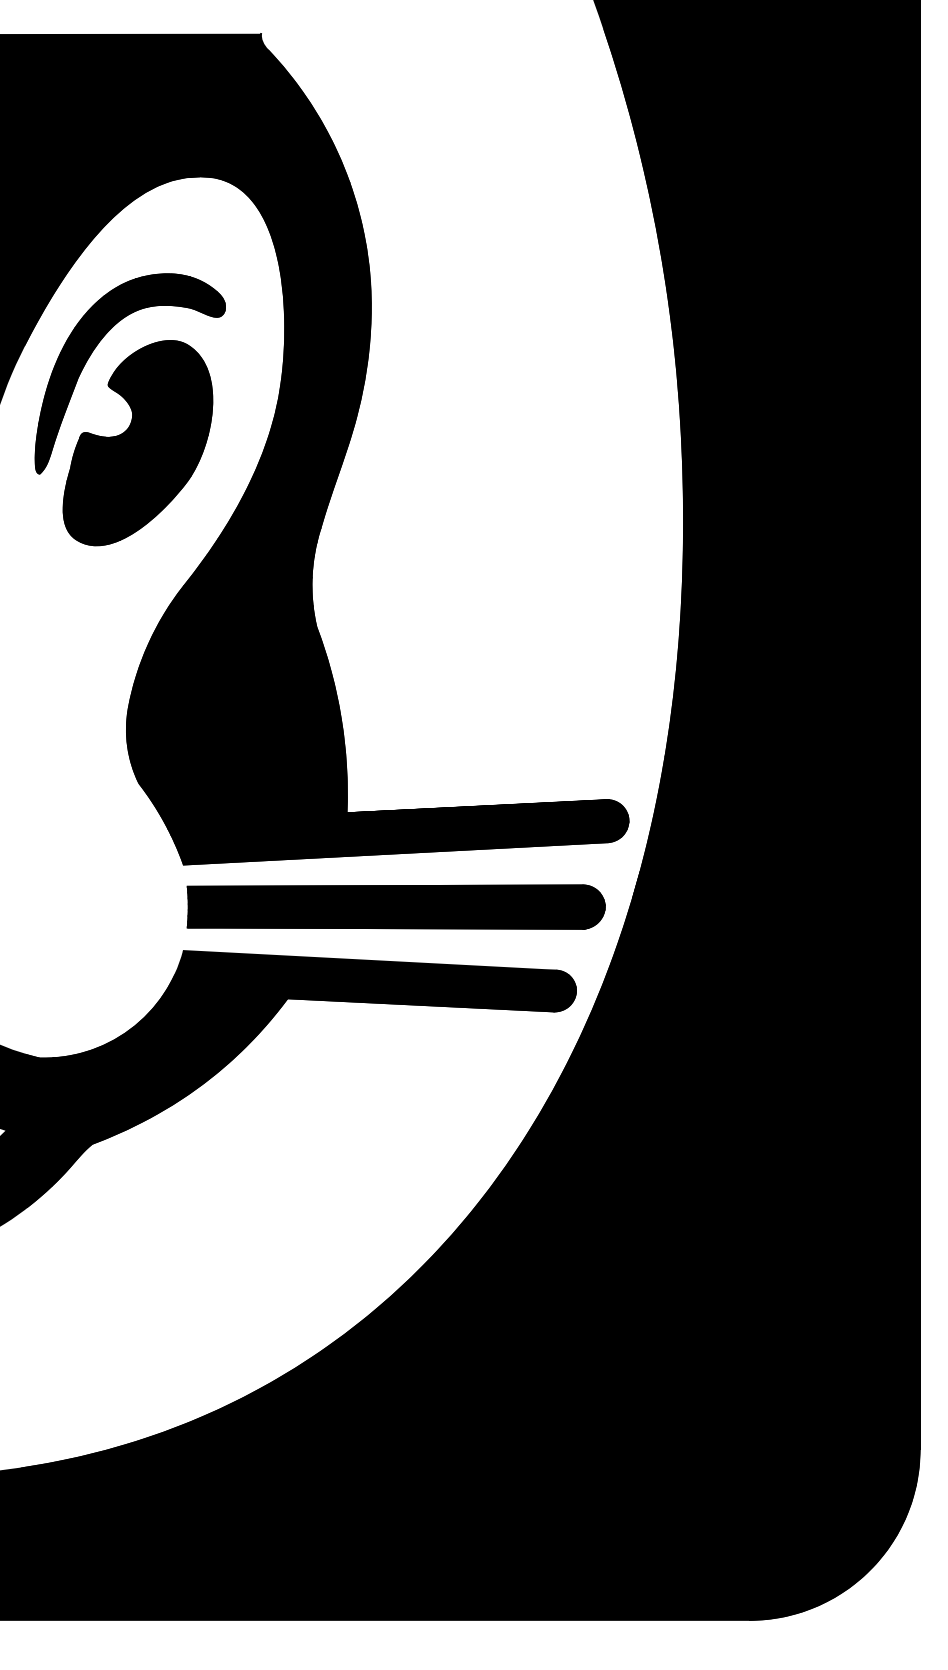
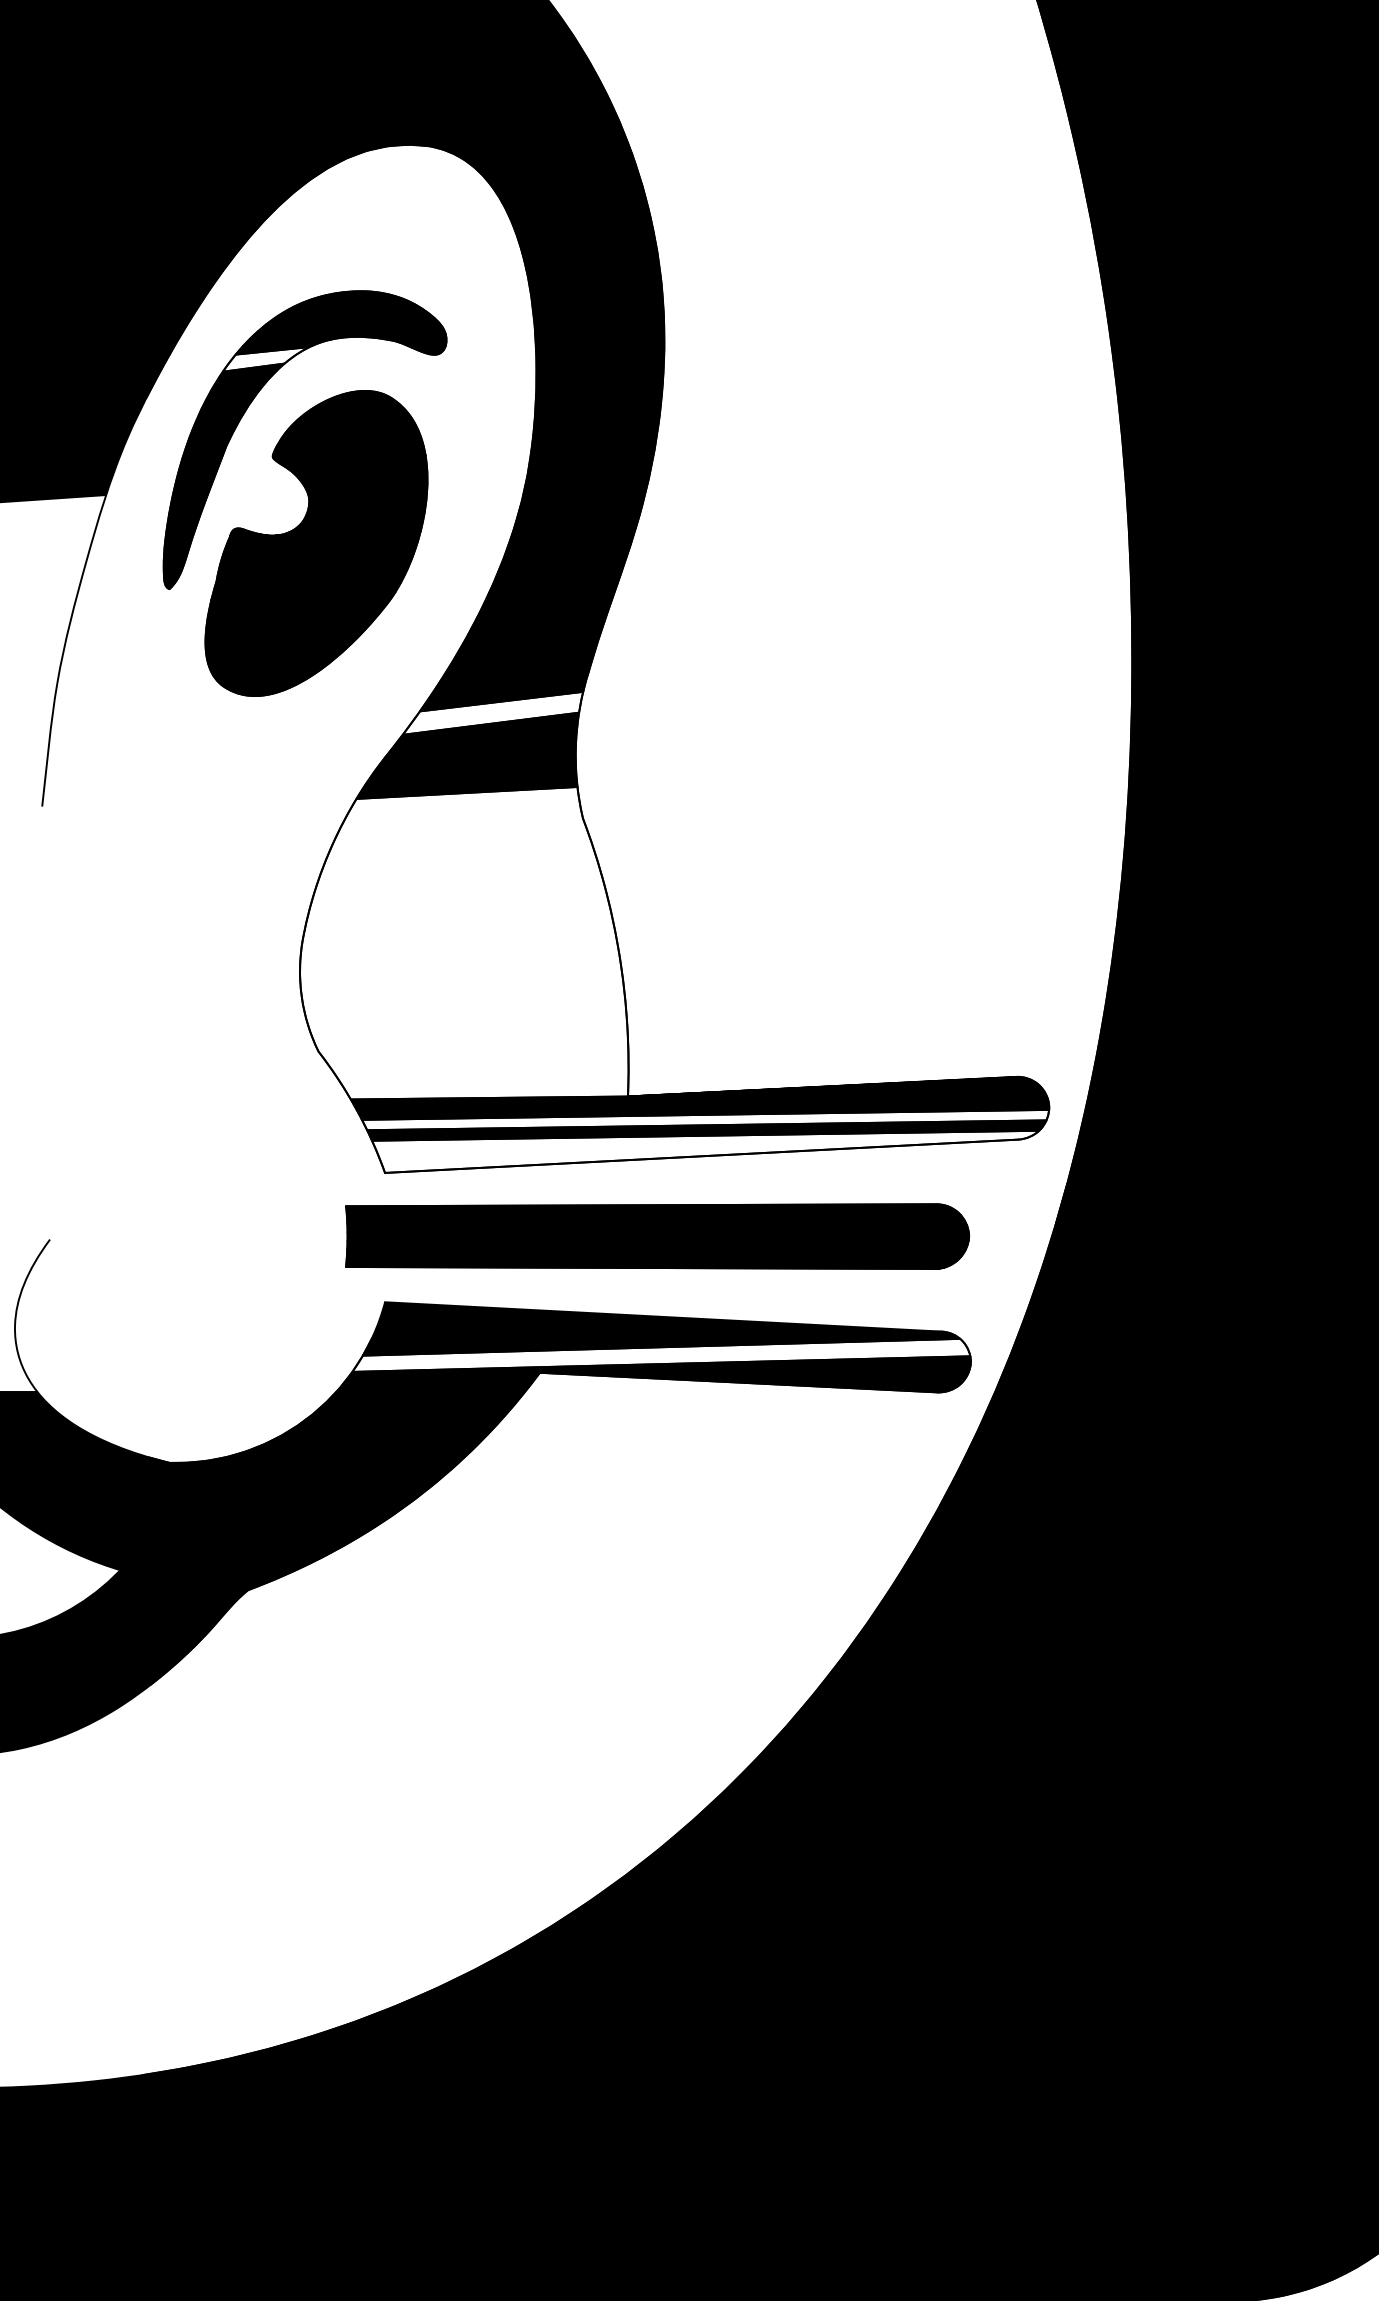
fill: (104, 319) -> (266, 358), removed
fill: (255, 556) -> (492, 712), removed
fill: (236, 710) -> (463, 942), removed
fill: (398, 828) -> (705, 1119), removed
fill: (398, 850) -> (705, 1152), removed
part: (395, 906) -> (656, 1235), moved
fill: (368, 986) -> (660, 1355), removed

